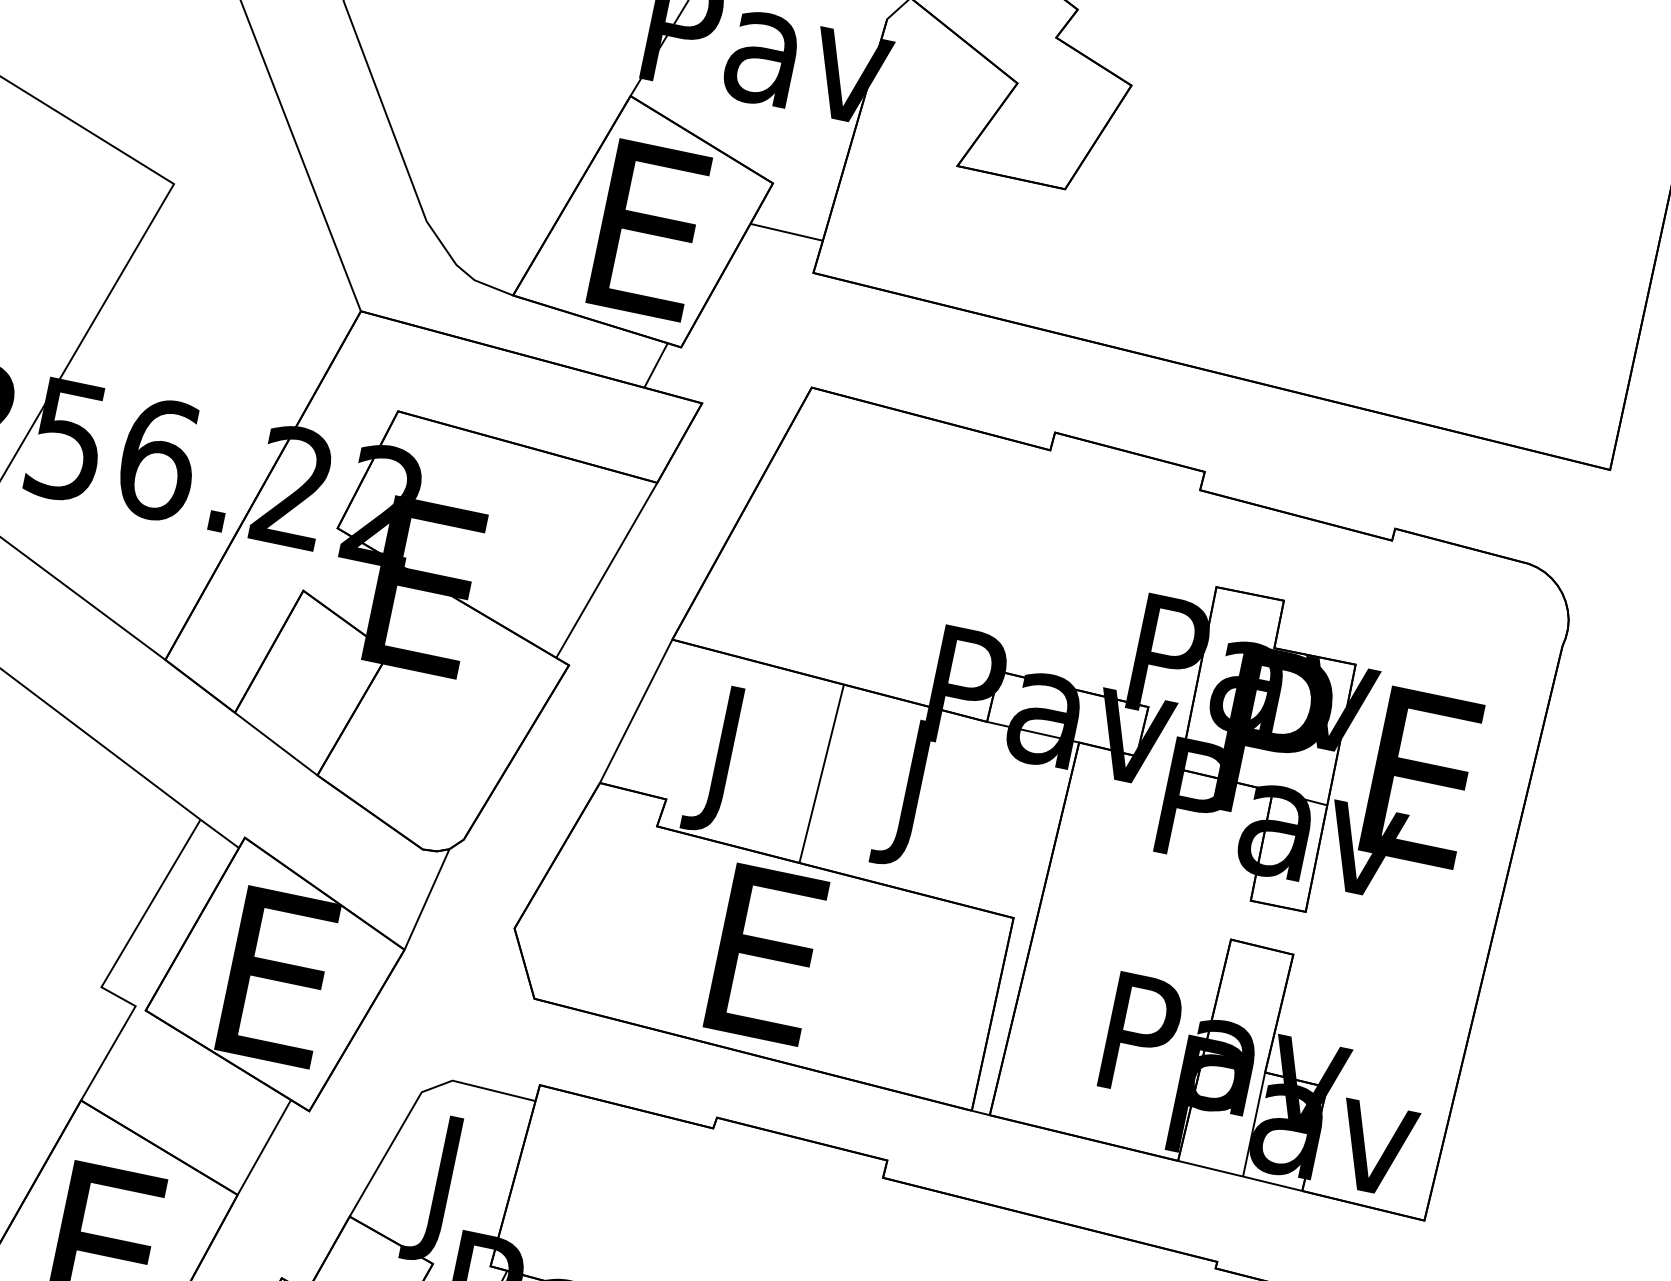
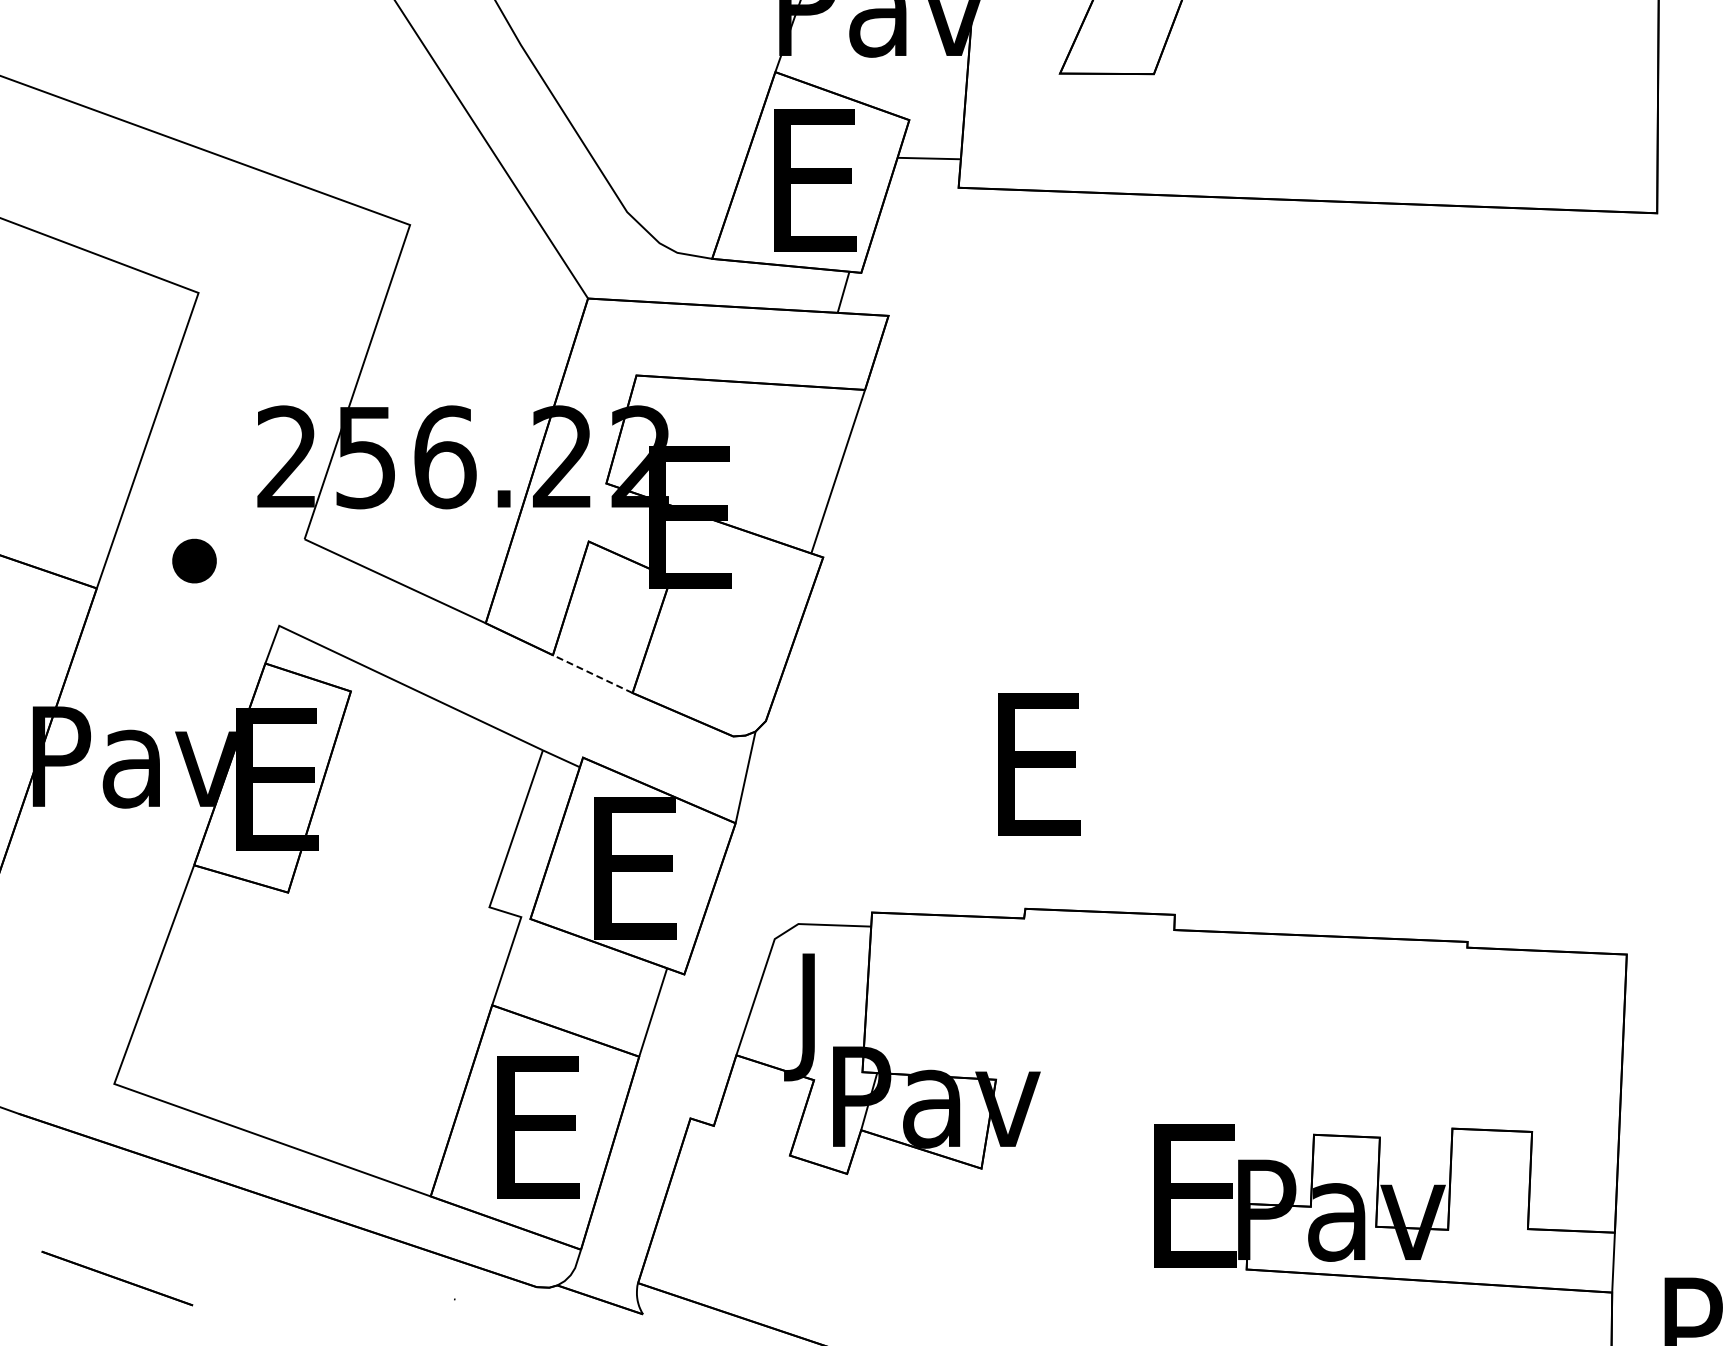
line: (276, 743) -> (592, 673), solid -> dashed
part: (1039, 784) -> (1236, 574), removed

